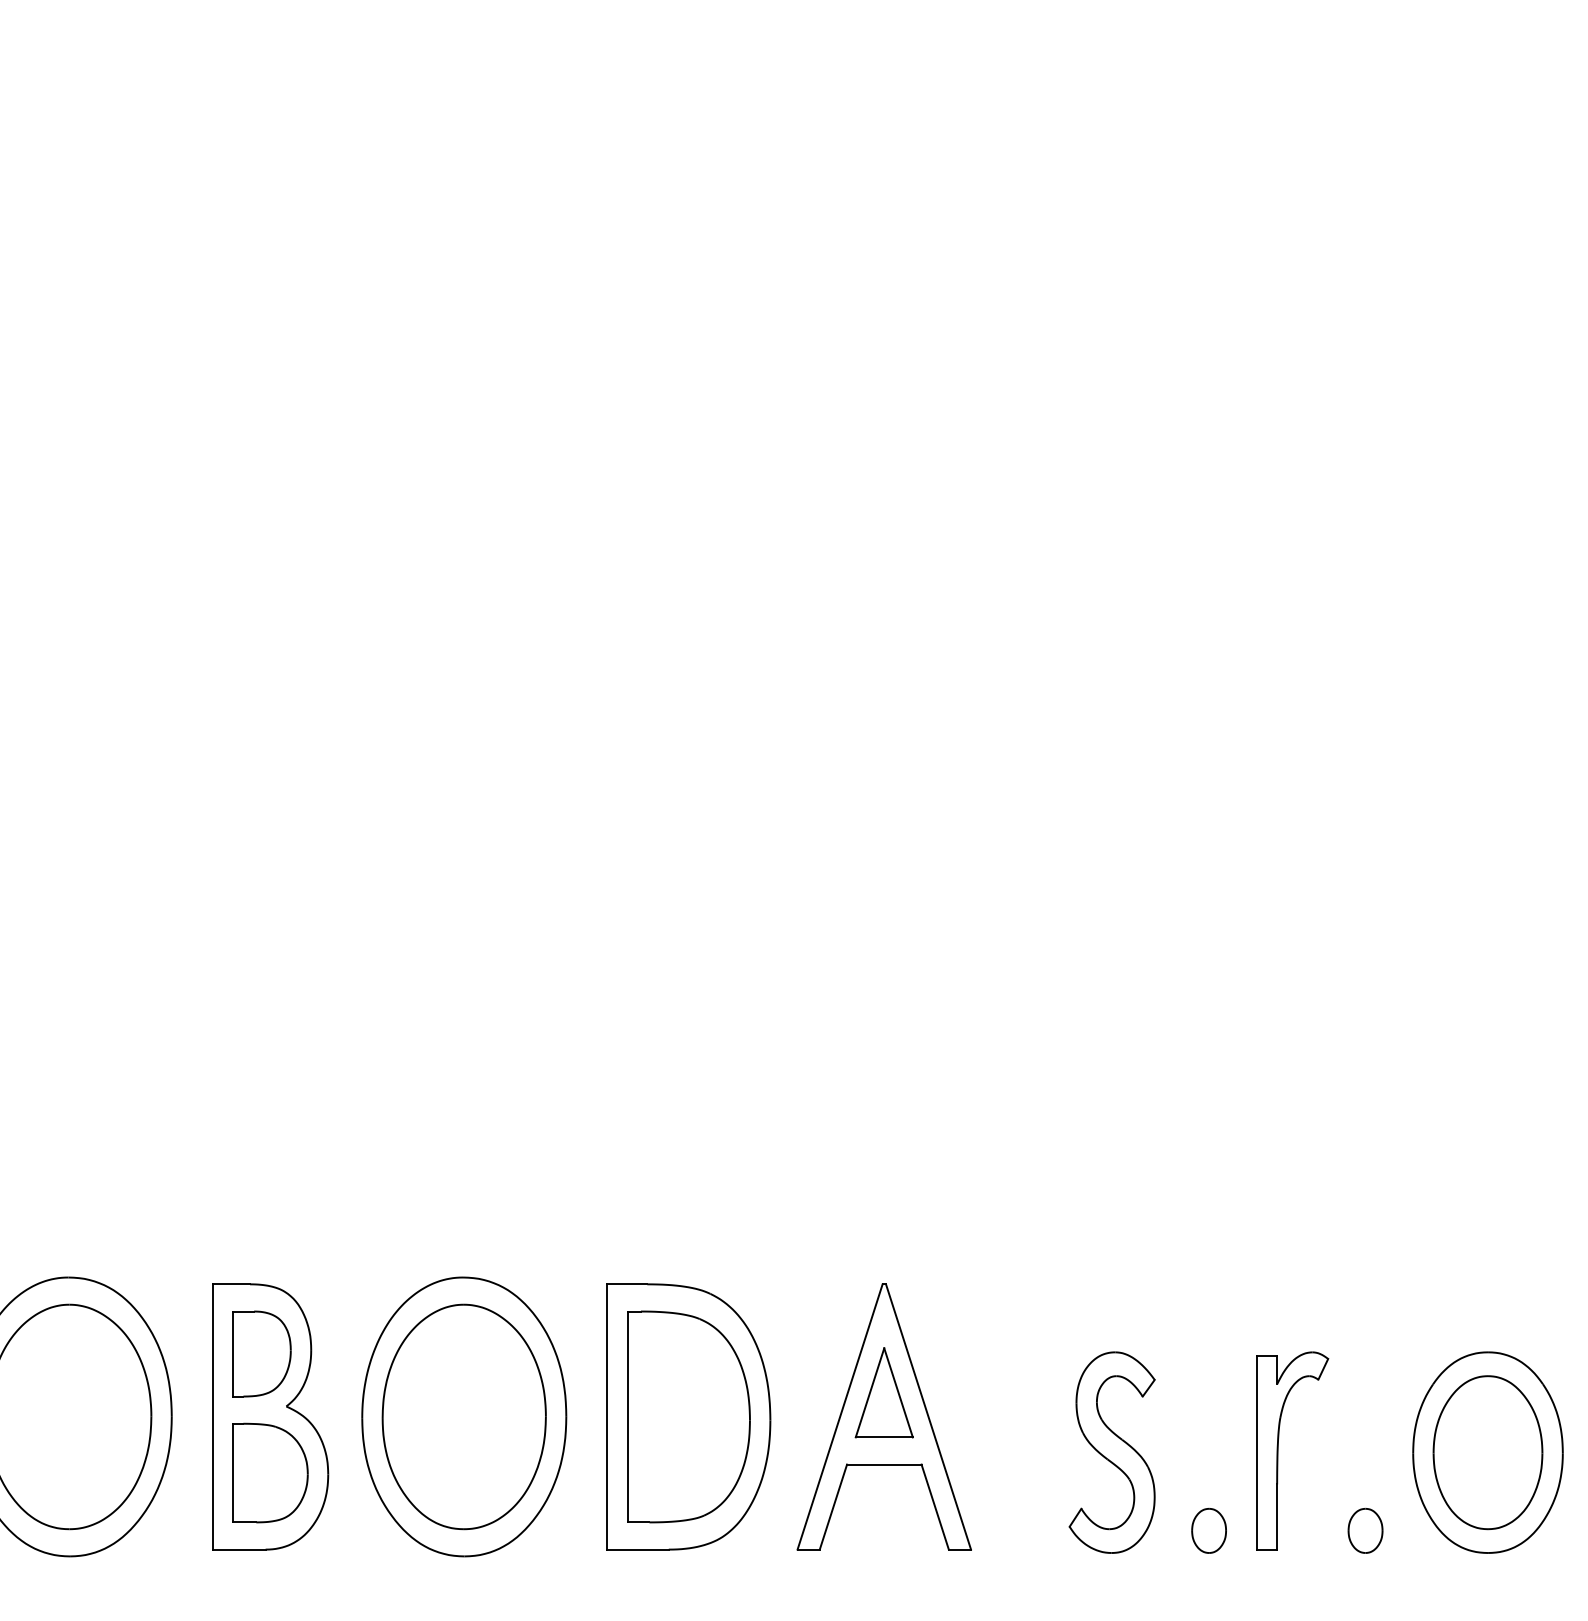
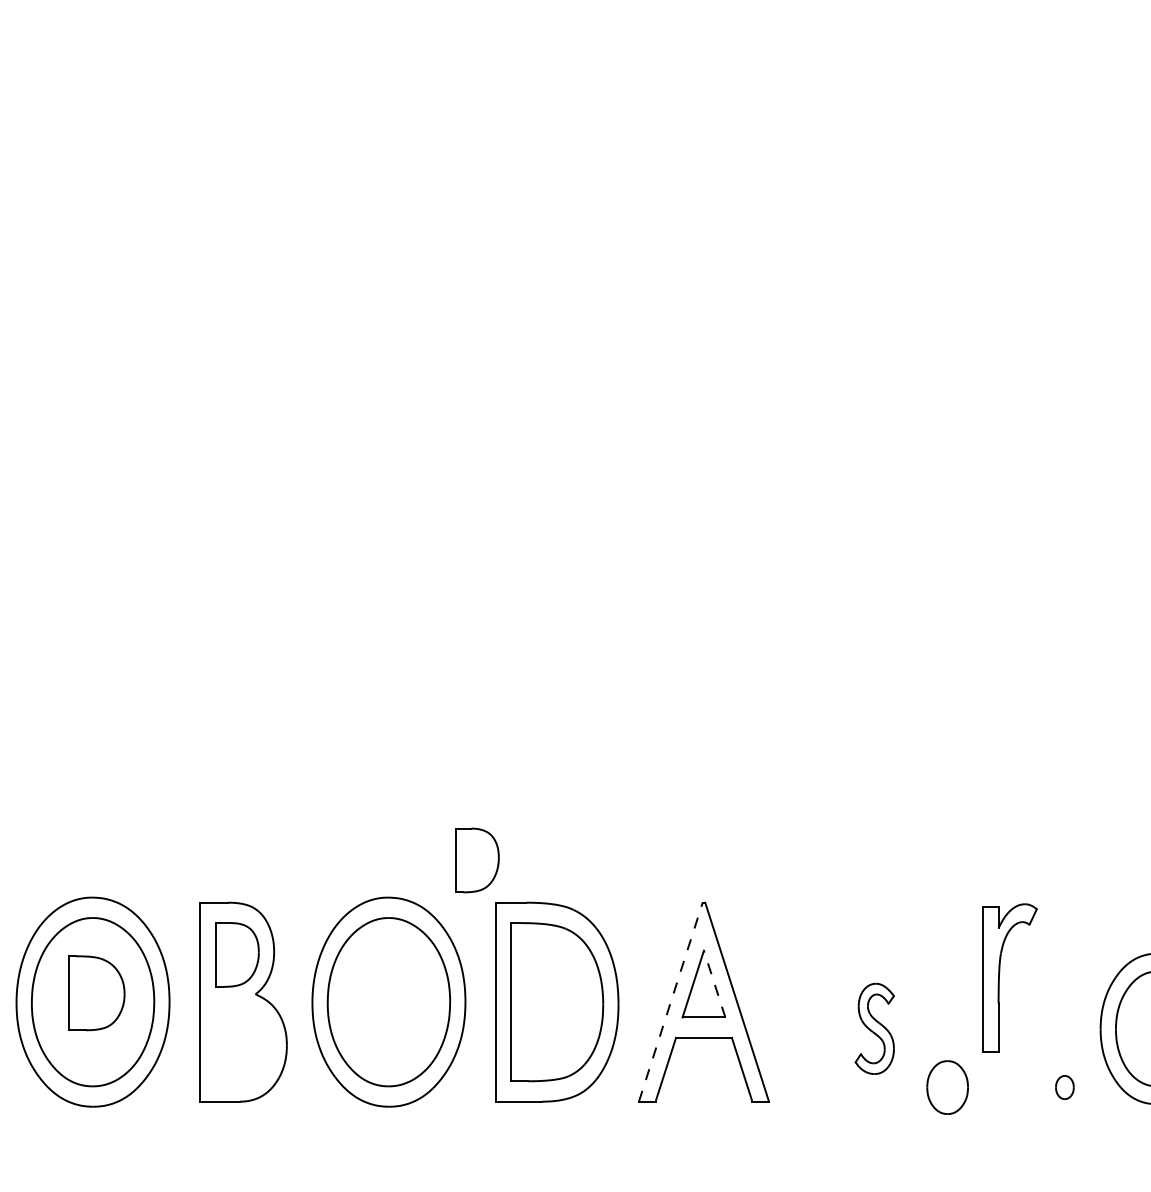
part: (581, 1227) -> (476, 860), added
line: (898, 1392) -> (714, 983), solid -> dashed
line: (840, 1416) -> (671, 1001), solid -> dashed
part: (1278, 1450) -> (999, 977), moved
part: (1111, 1452) -> (874, 1028), size x0.6
part: (270, 1472) -> (96, 992), moved
part: (1208, 1530) -> (947, 1087), size x1.6
part: (1365, 1530) -> (1064, 1087), size x0.7

